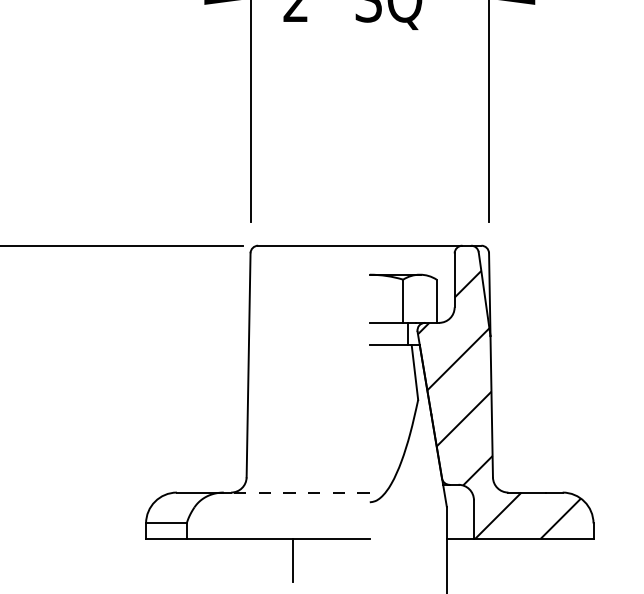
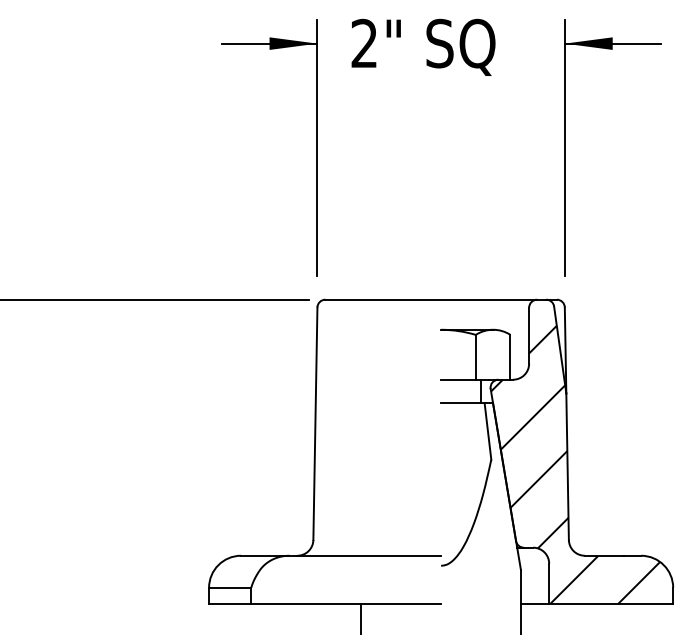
line: (300, 492) -> (369, 555), dashed -> solid

